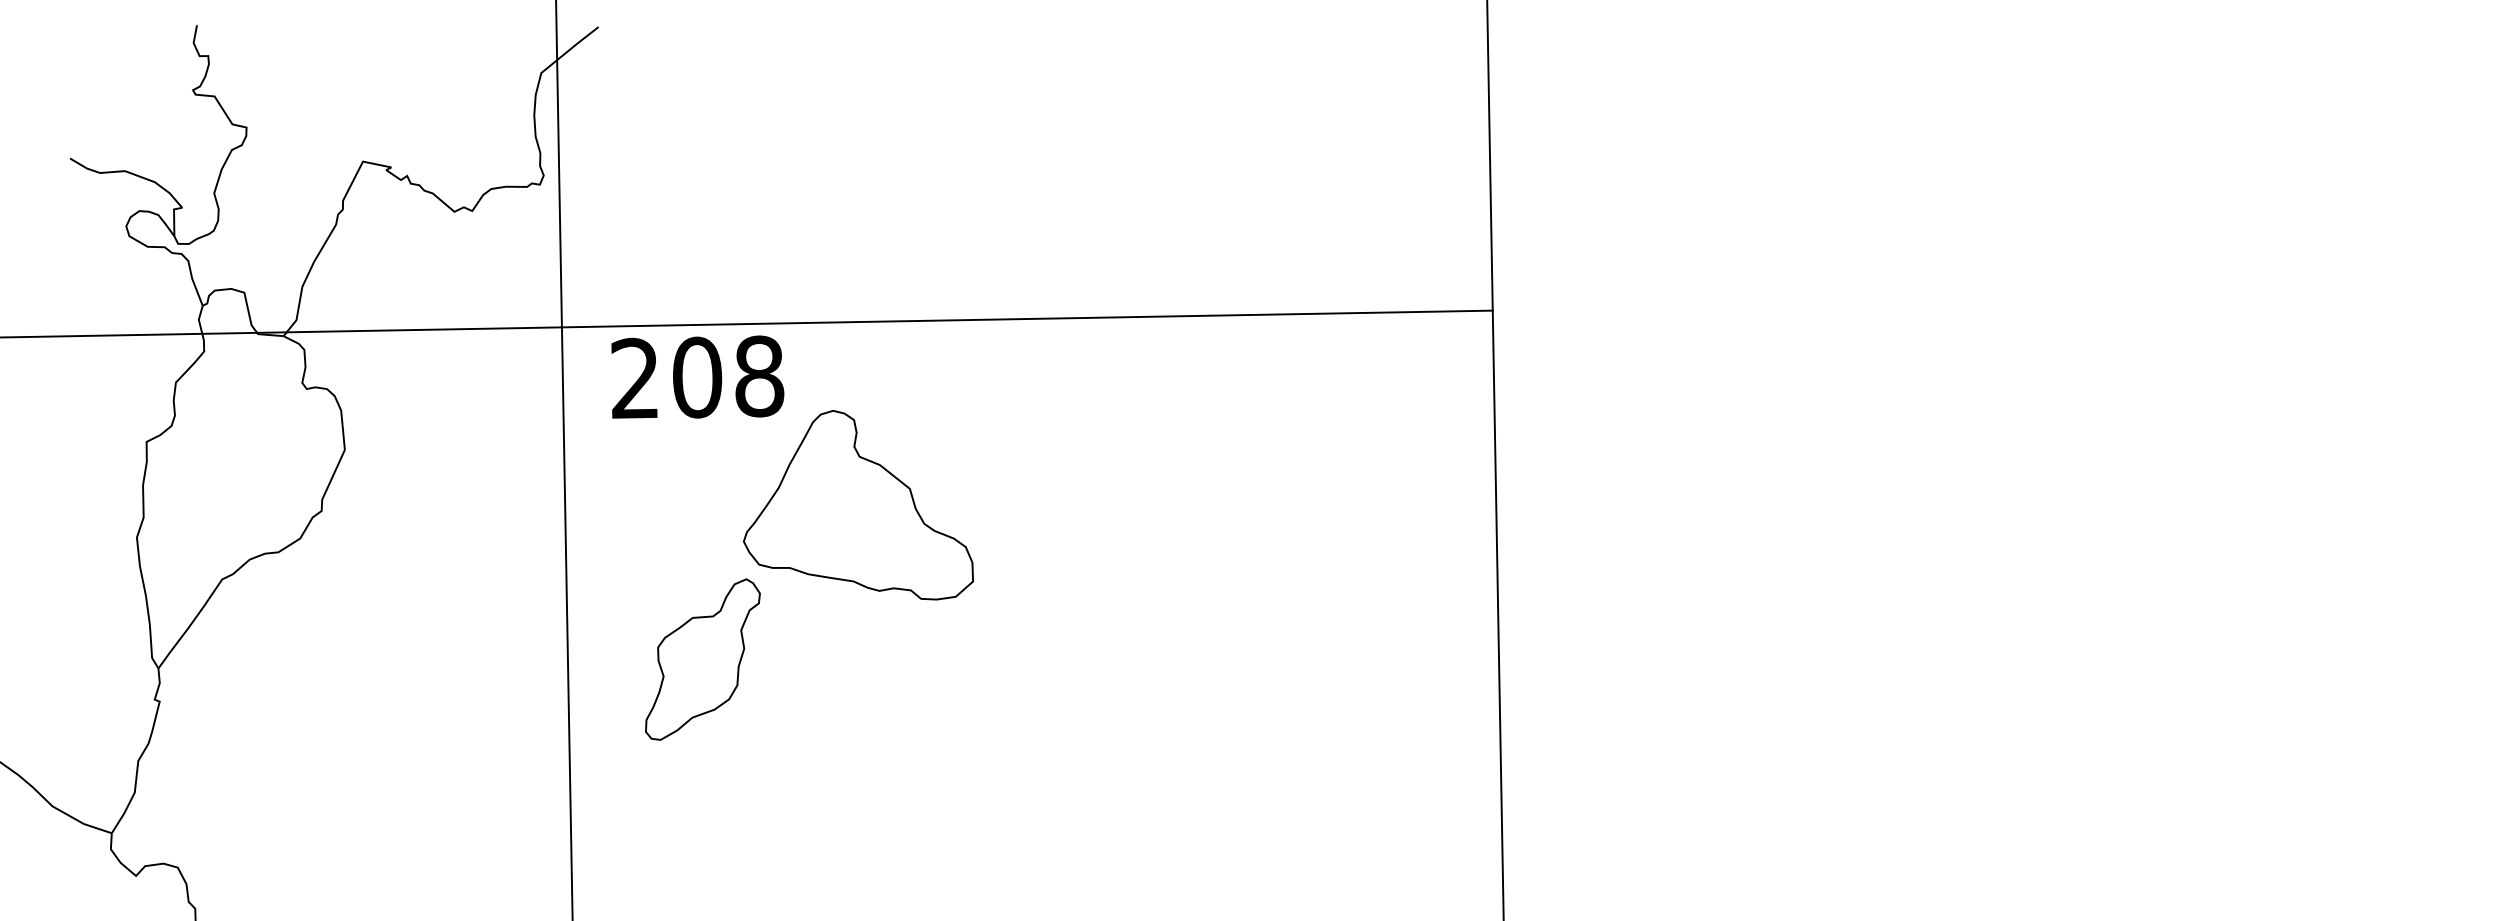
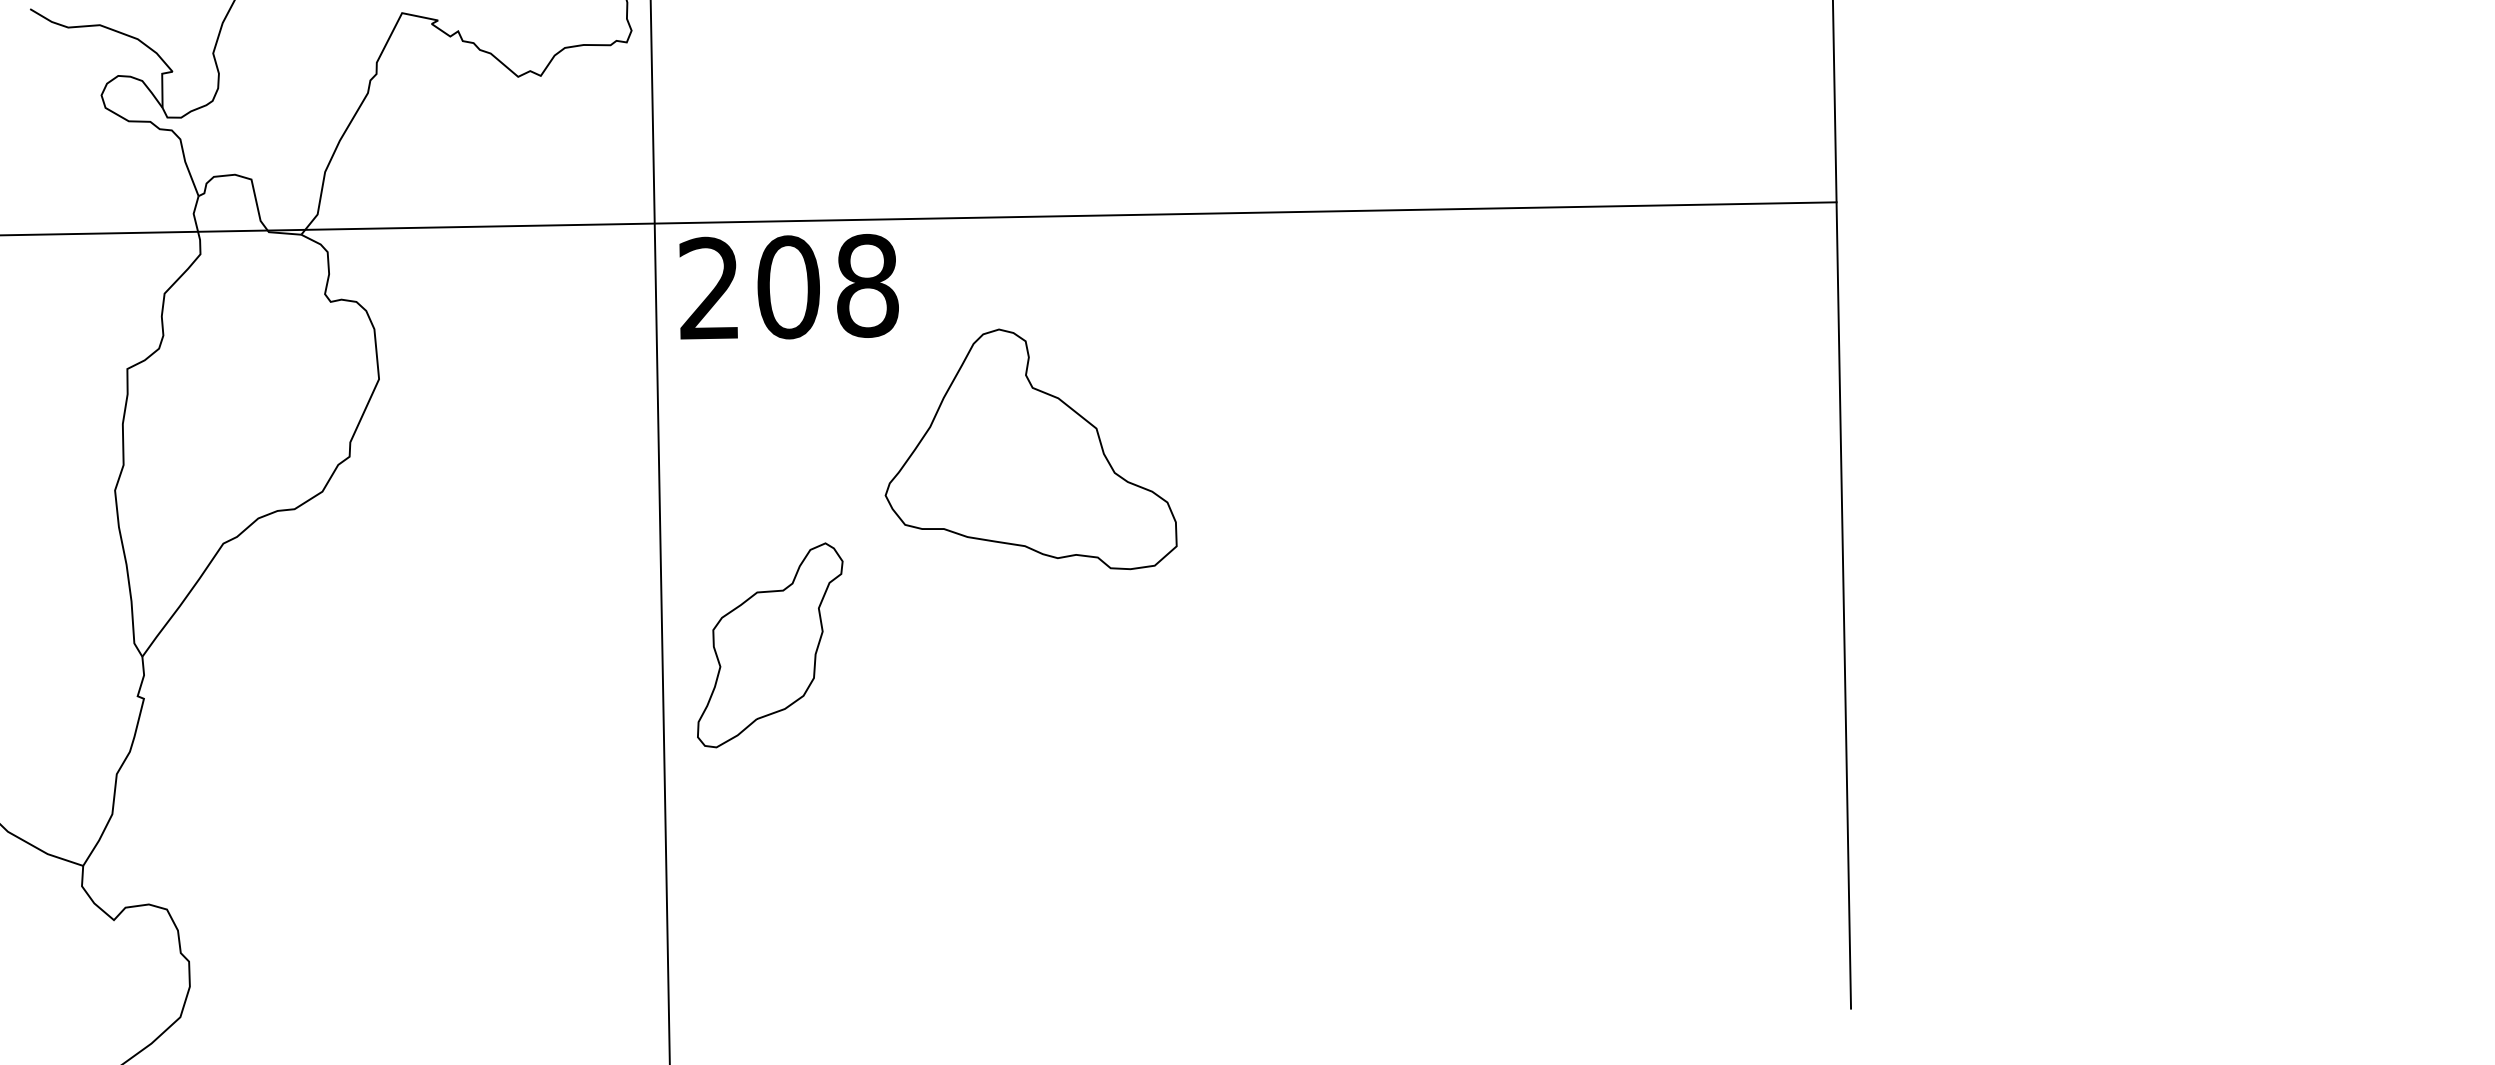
text: (697, 376) -> (788, 285), moved
part: (702, 659) -> (769, 645), moved

